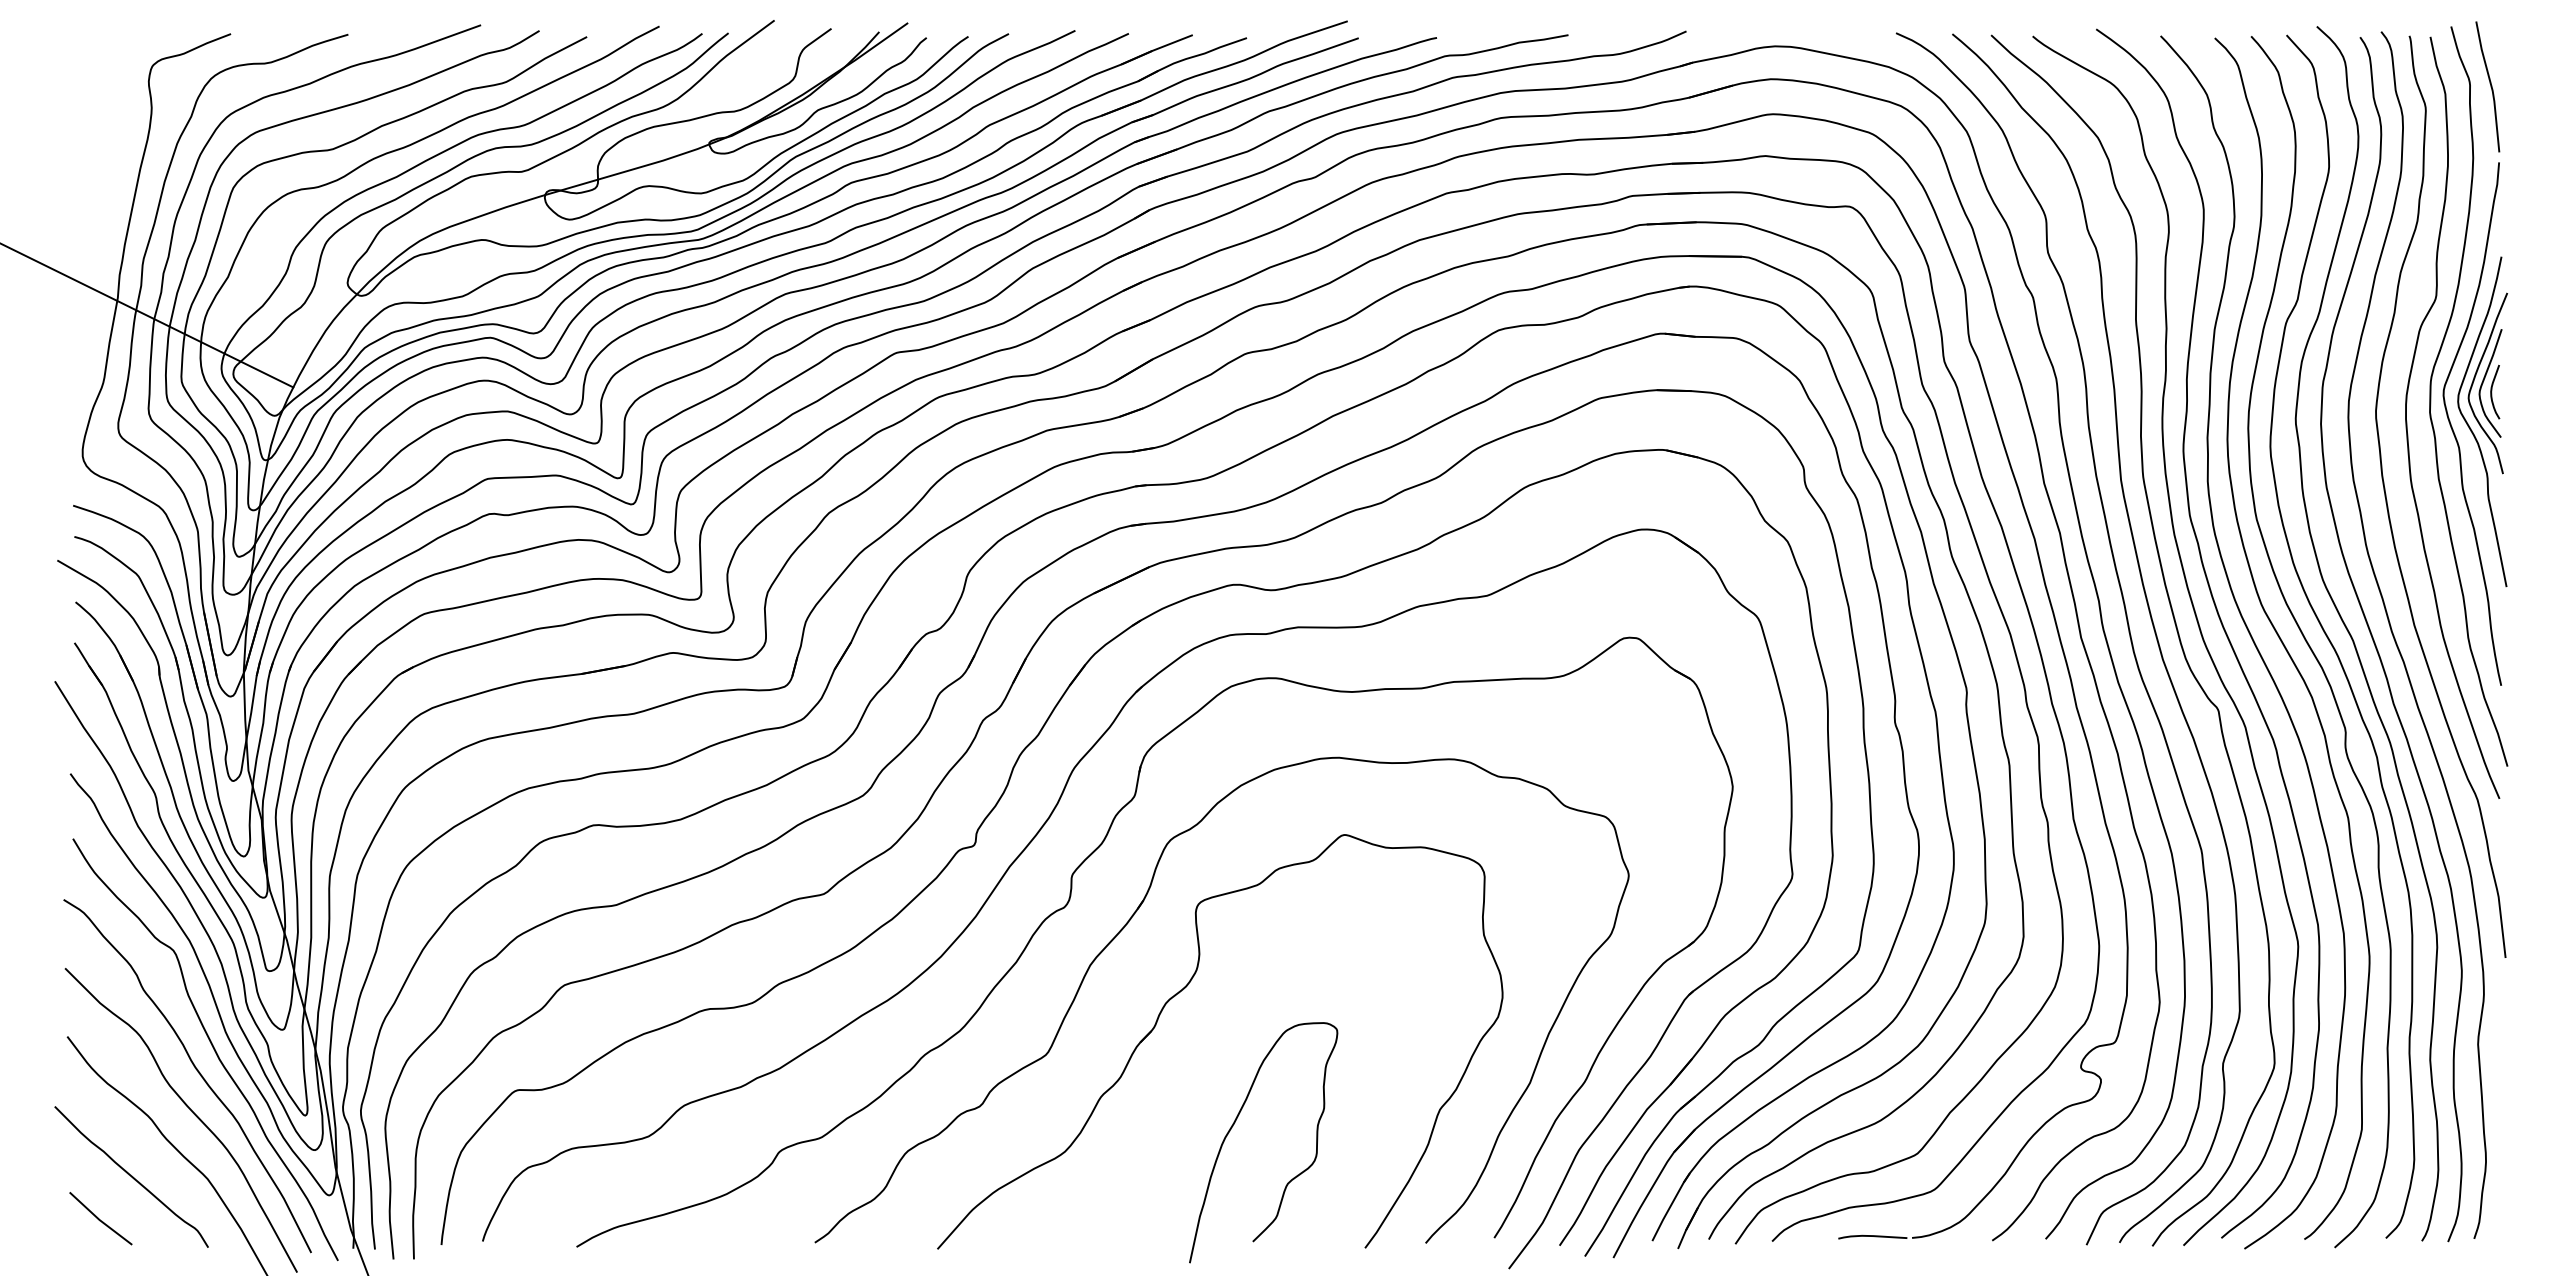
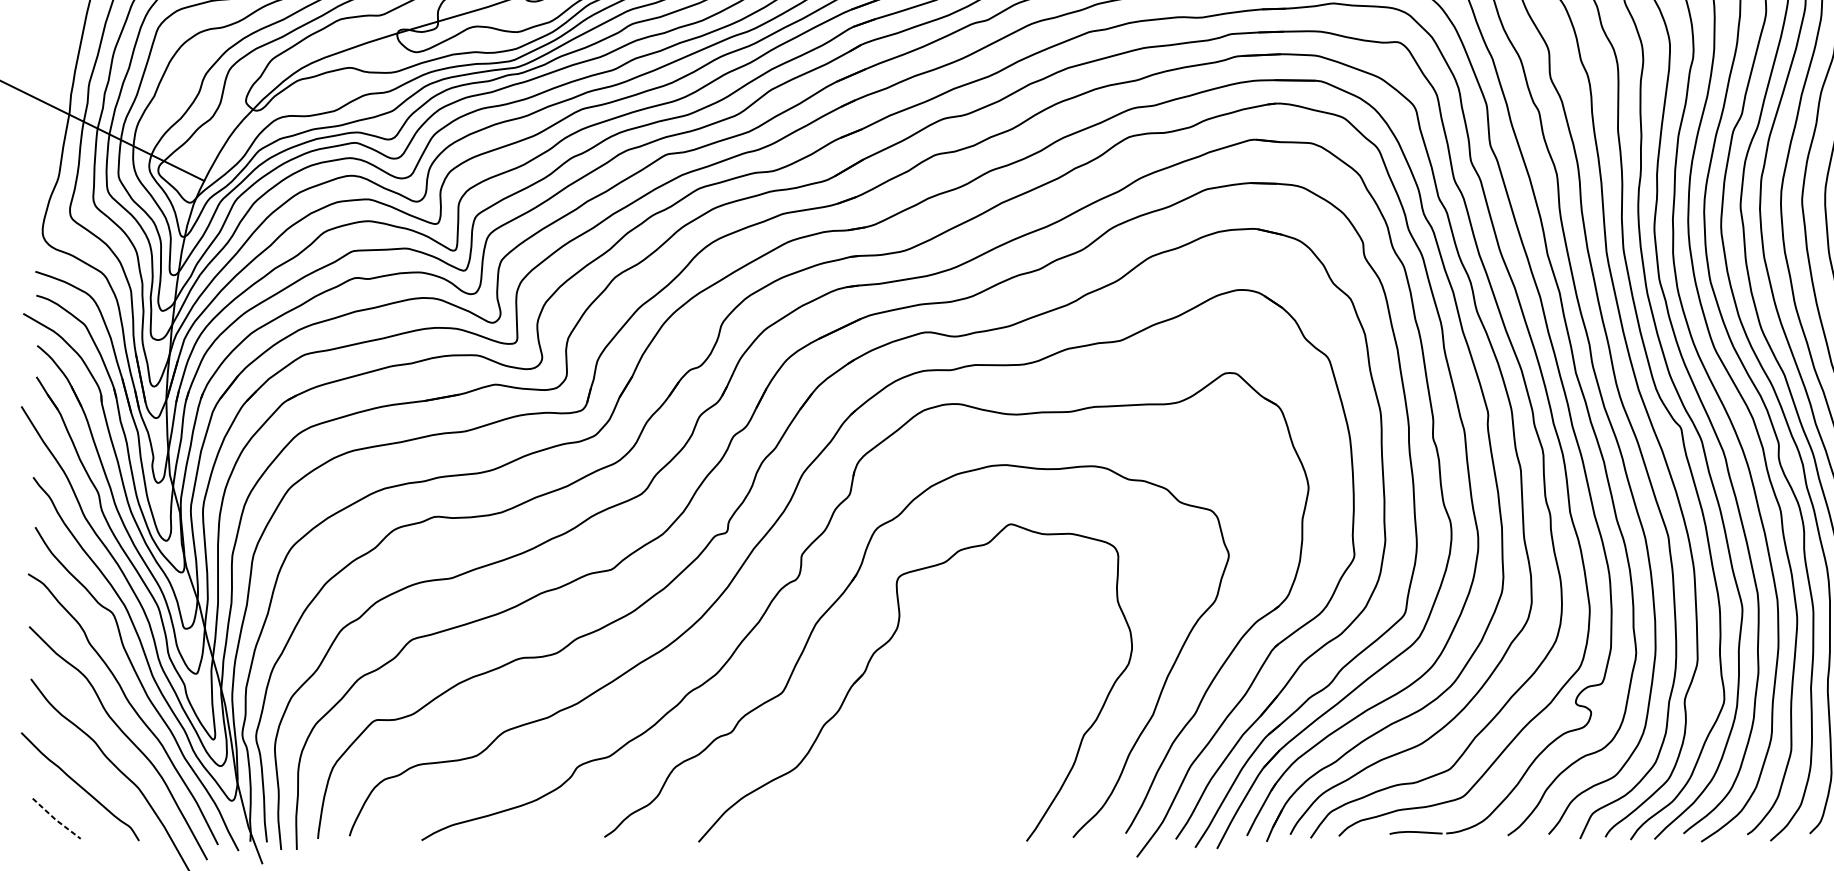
curve: (1233, 1126) -> (925, 747), removed
line: (99, 1219) -> (55, 819), solid -> dashed

